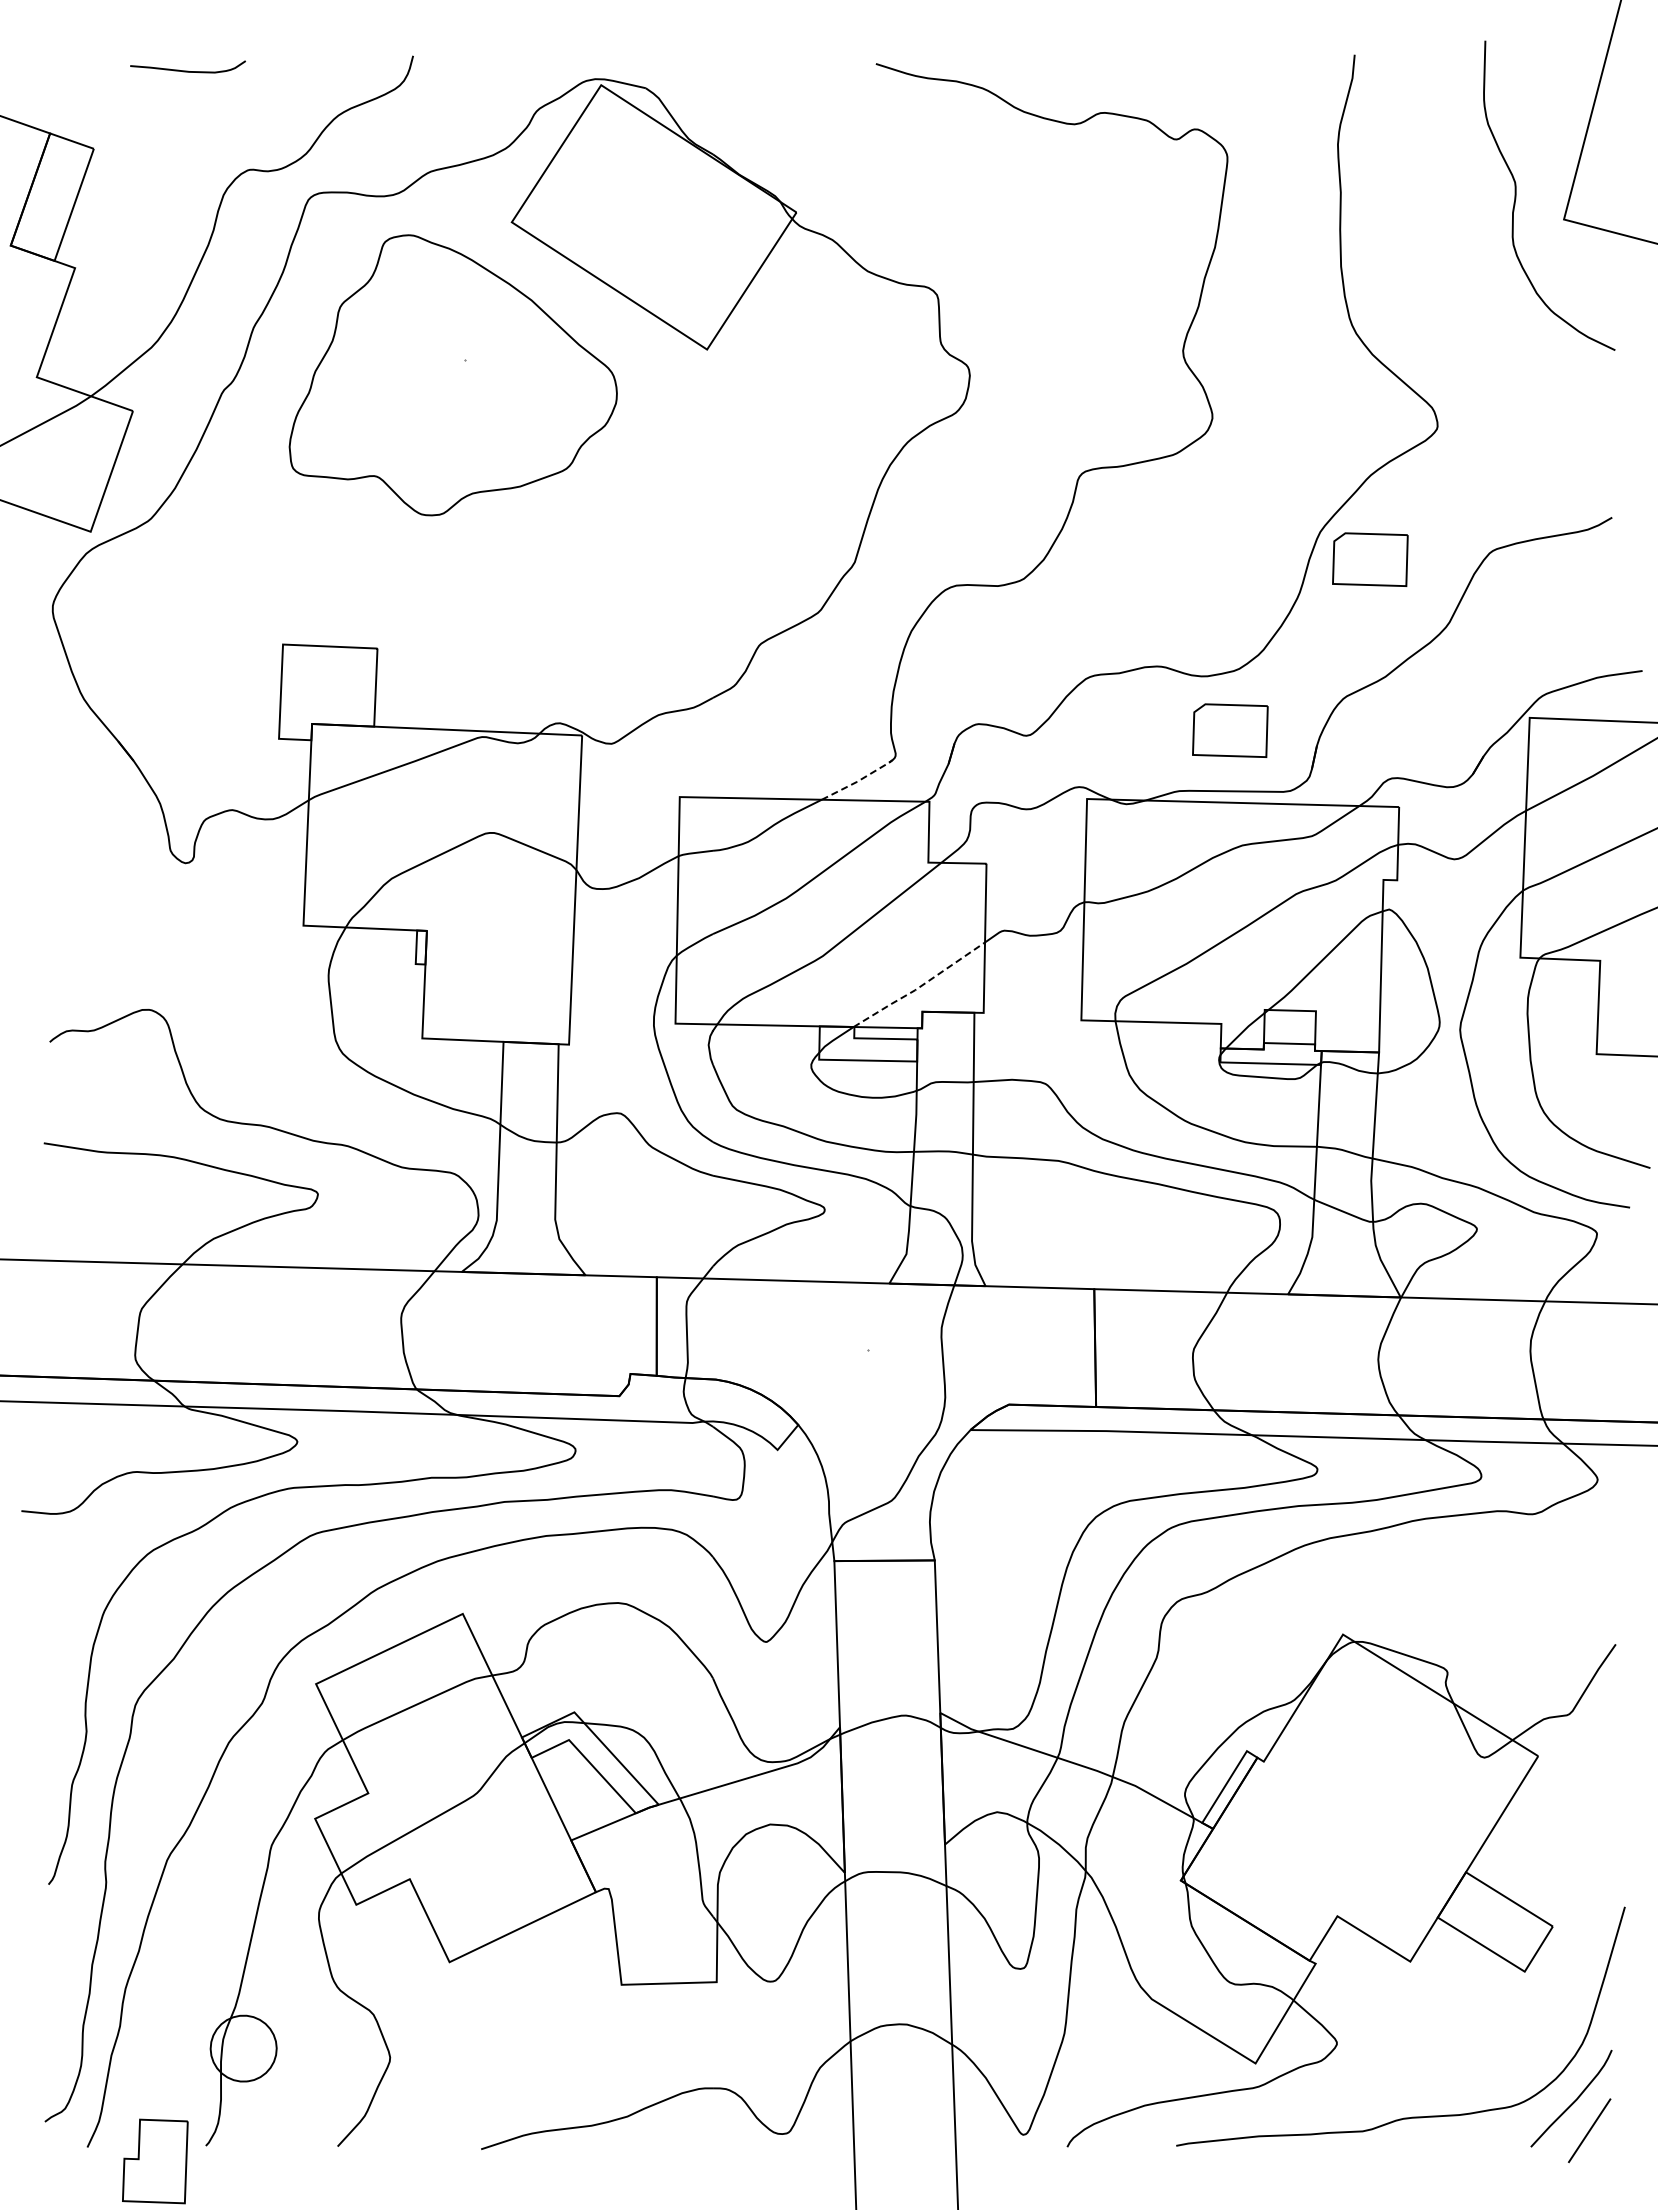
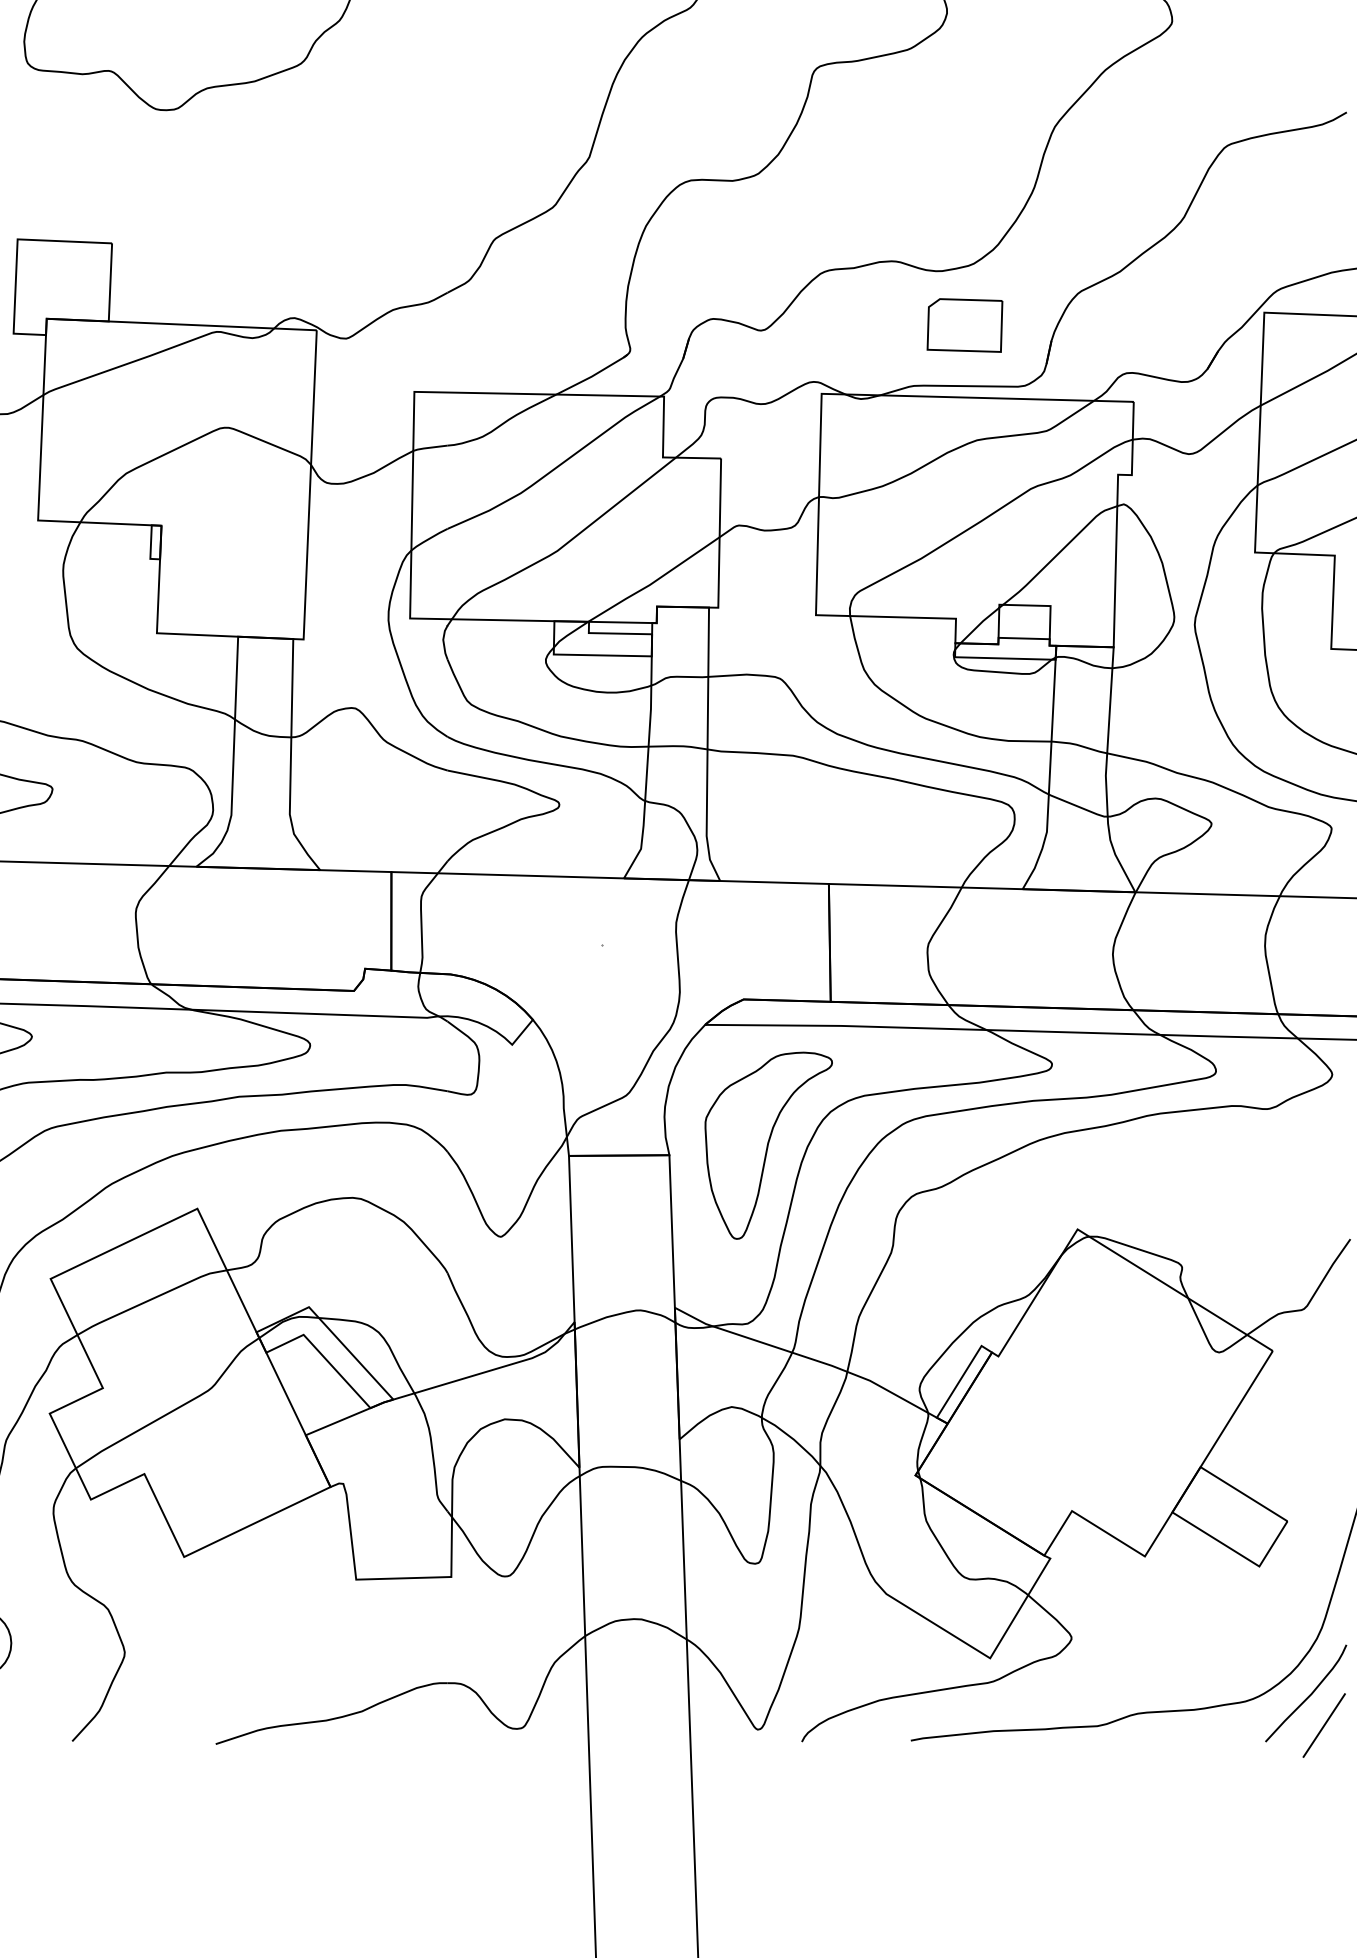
part: (1370, 559) -> (1105, 154), removed
line: (858, 780) -> (593, 375), dashed -> solid
line: (919, 987) -> (654, 582), dashed -> solid
part: (1034, 1550) -> (769, 1145), added

